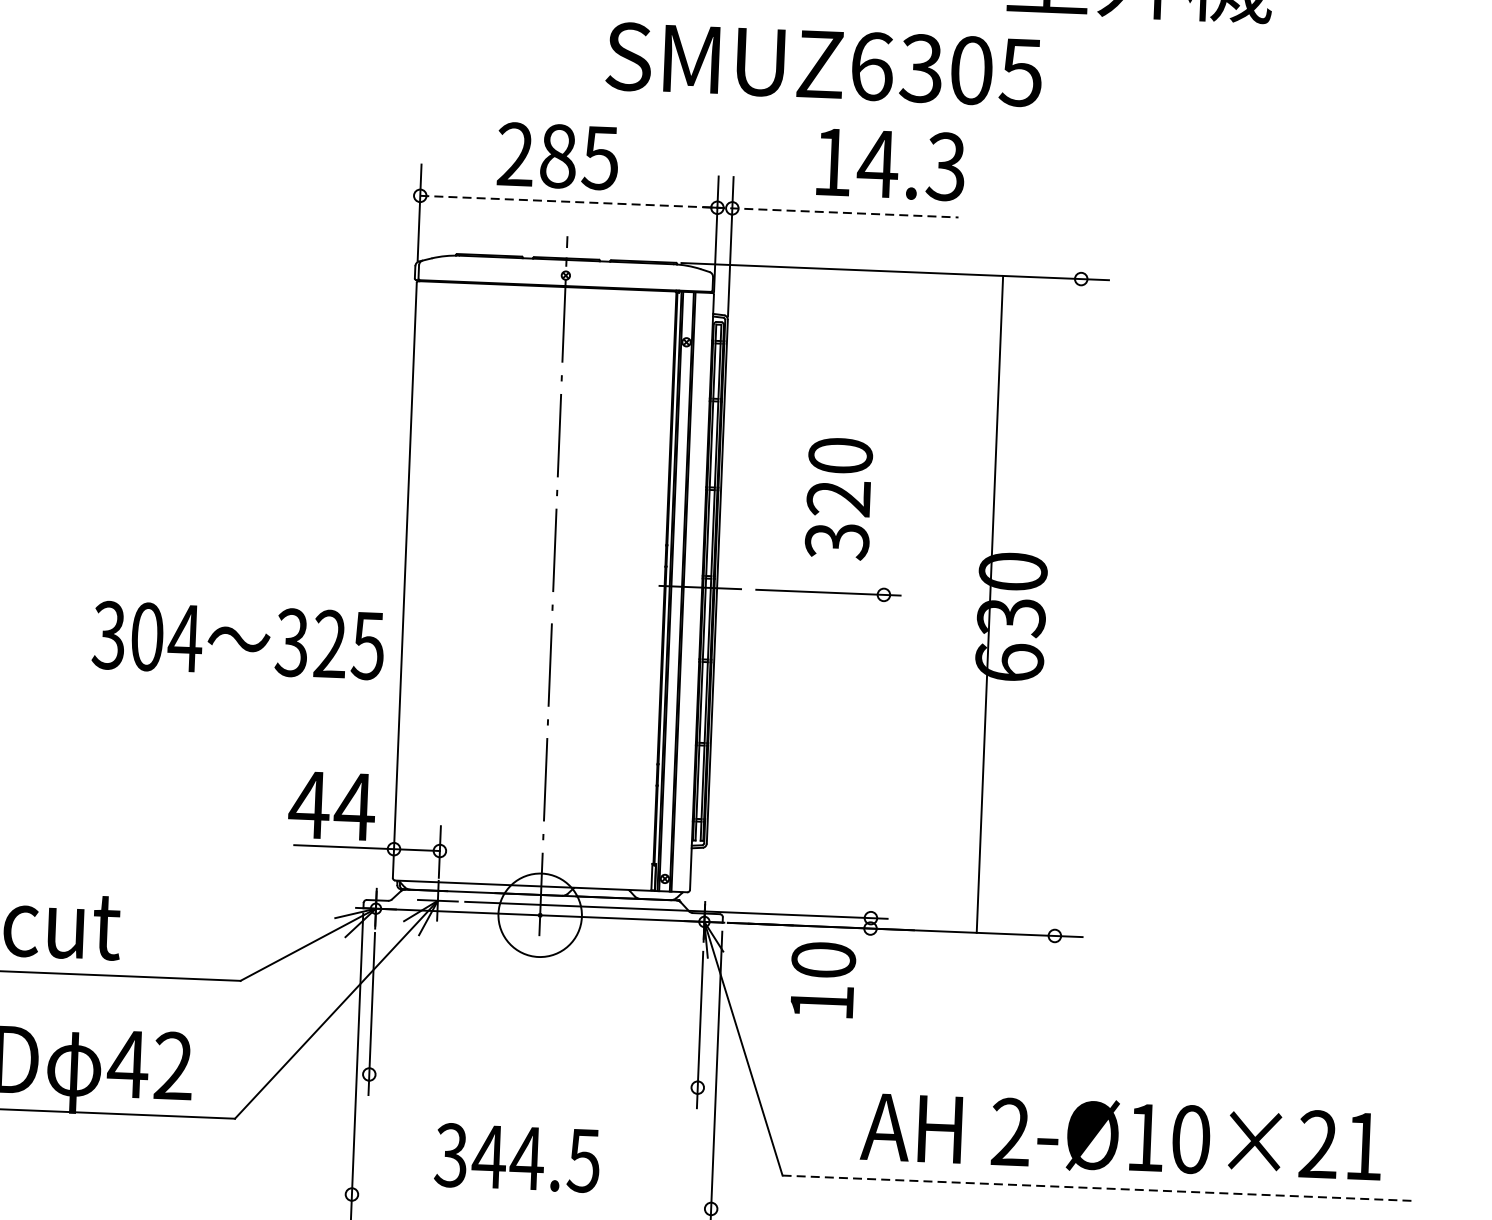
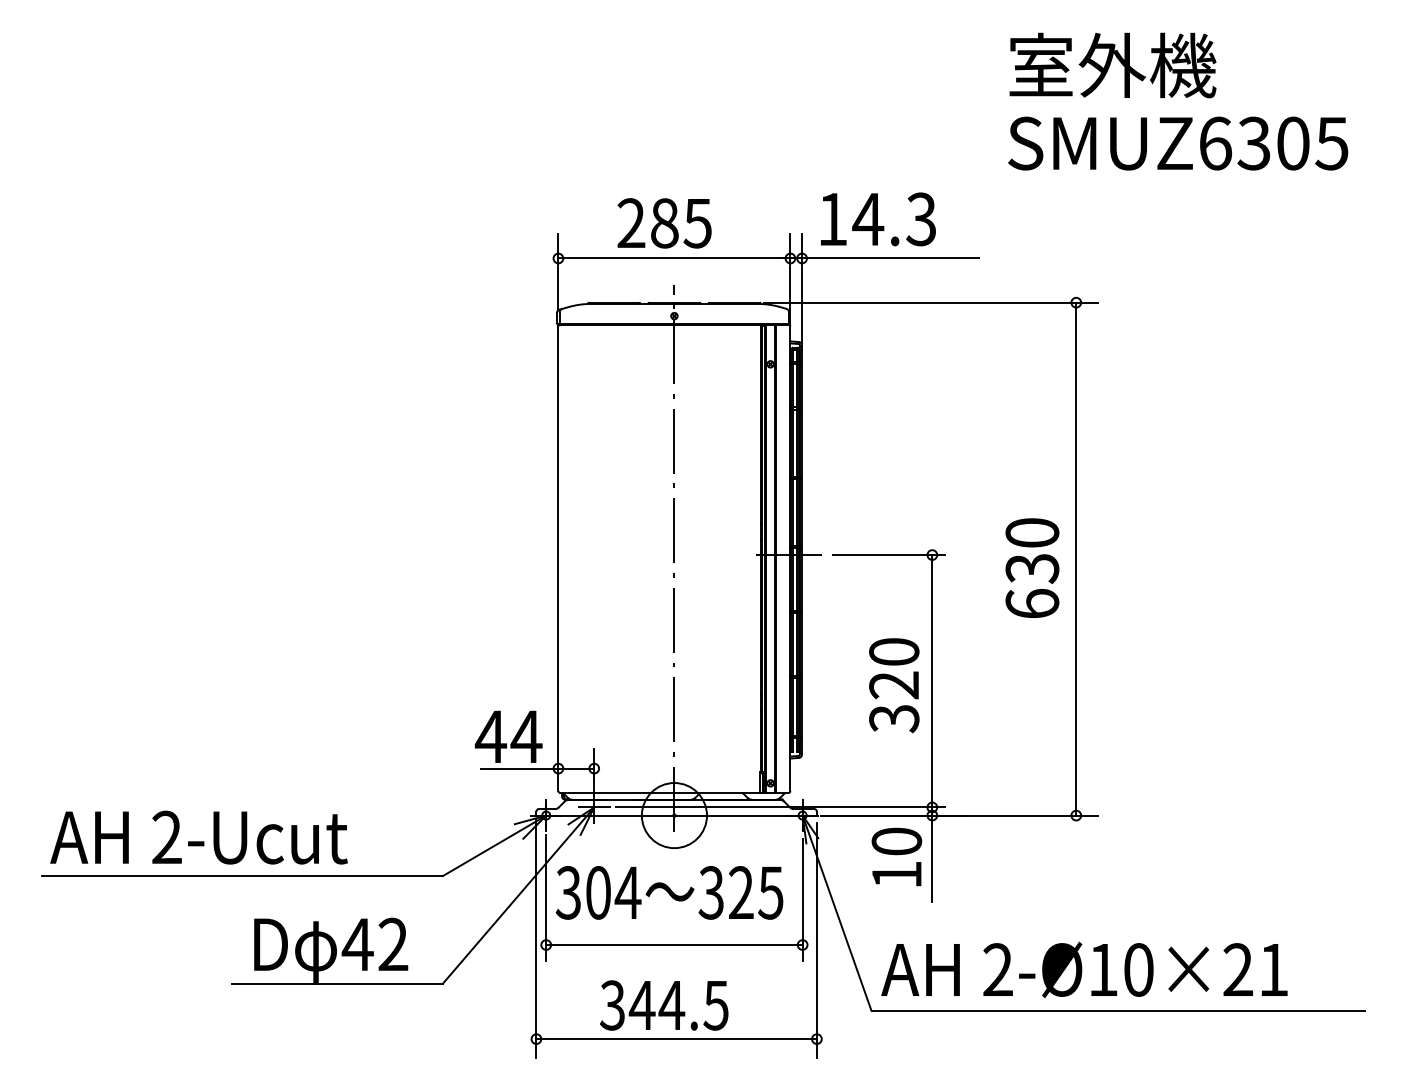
text: (824, 64) -> (1178, 143), moved
text: (891, 164) -> (878, 219), moved
line: (690, 206) -> (769, 258), dashed -> solid
text: (839, 498) -> (894, 685), moved
line: (990, 603) -> (1076, 558), moved
text: (238, 640) -> (669, 892), moved
line: (875, 817) -> (932, 728), added
line: (533, 1081) -> (674, 945), added
text: (1121, 1136) -> (1084, 969), moved
line: (1098, 1187) -> (1118, 1010), dashed -> solid
line: (531, 1202) -> (676, 1039), added

